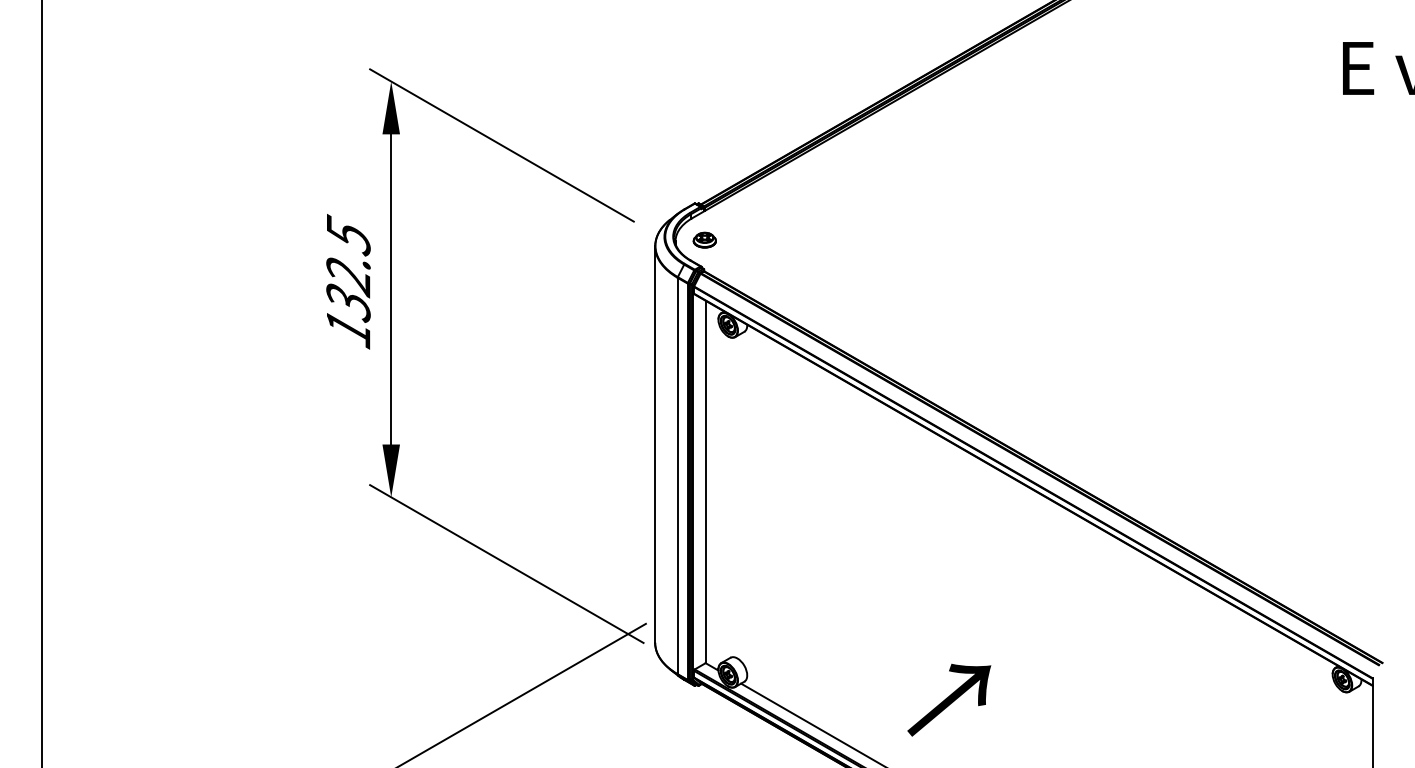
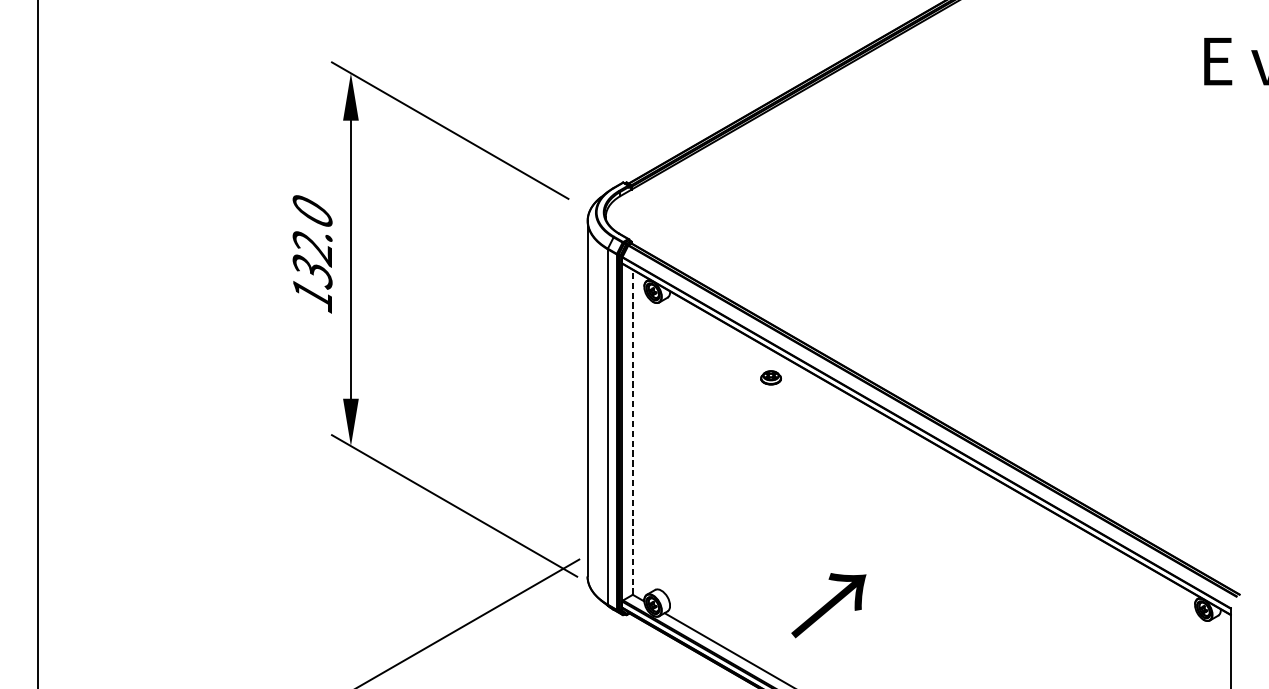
text: (348, 235) -> (312, 211), 132.5 -> 132.0
part: (704, 239) -> (770, 377), moved
line: (705, 481) -> (632, 431), solid -> dashed
text: (949, 699) -> (829, 604), moved

